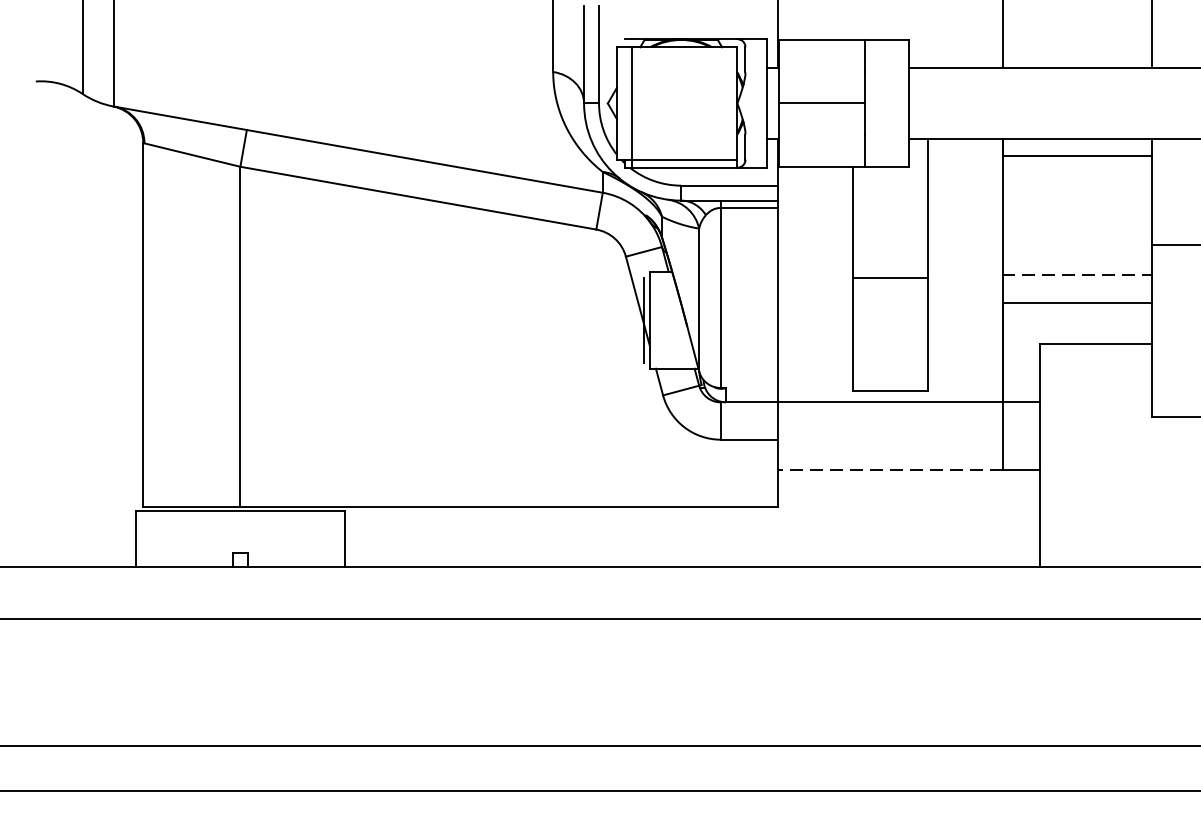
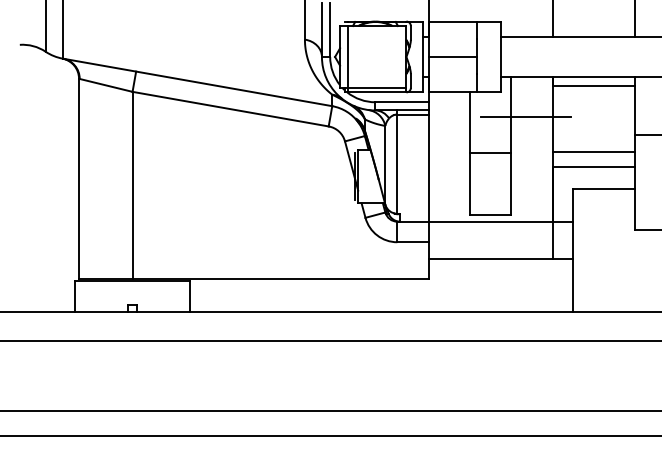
line: (953, 211) -> (525, 116), added
line: (1078, 275) -> (594, 151), dashed -> solid
line: (889, 469) -> (490, 258), dashed -> solid

